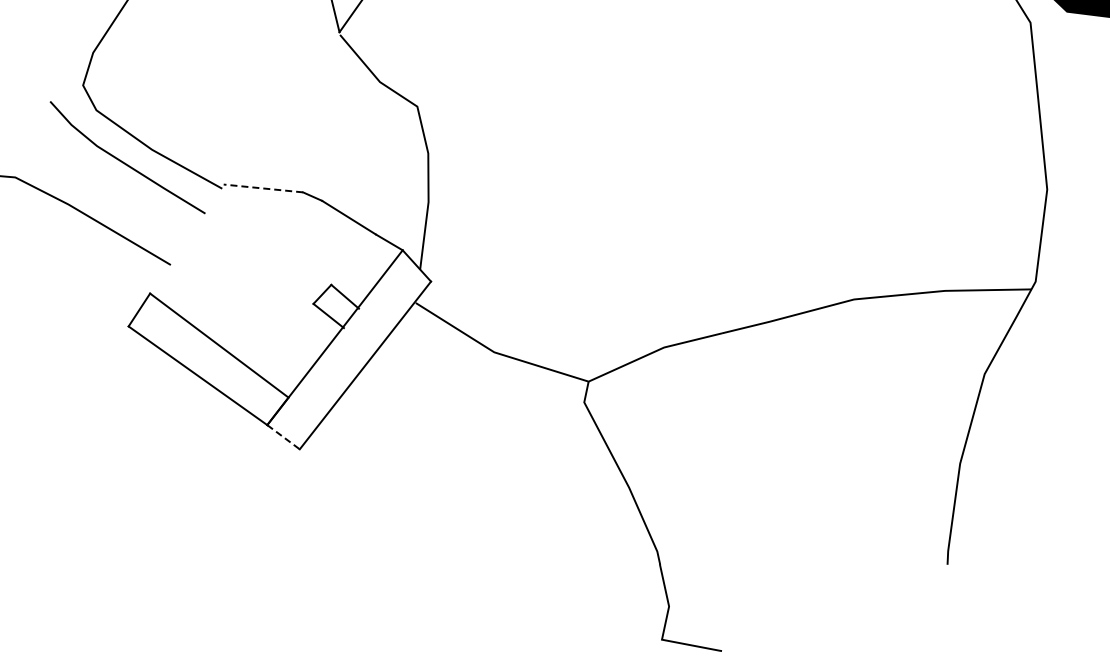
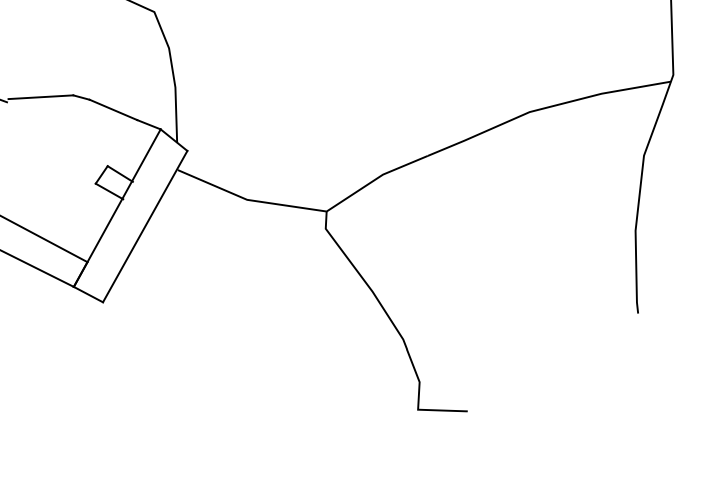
line: (263, 188) -> (41, 97), dashed -> solid
line: (283, 437) -> (88, 294), dashed -> solid

